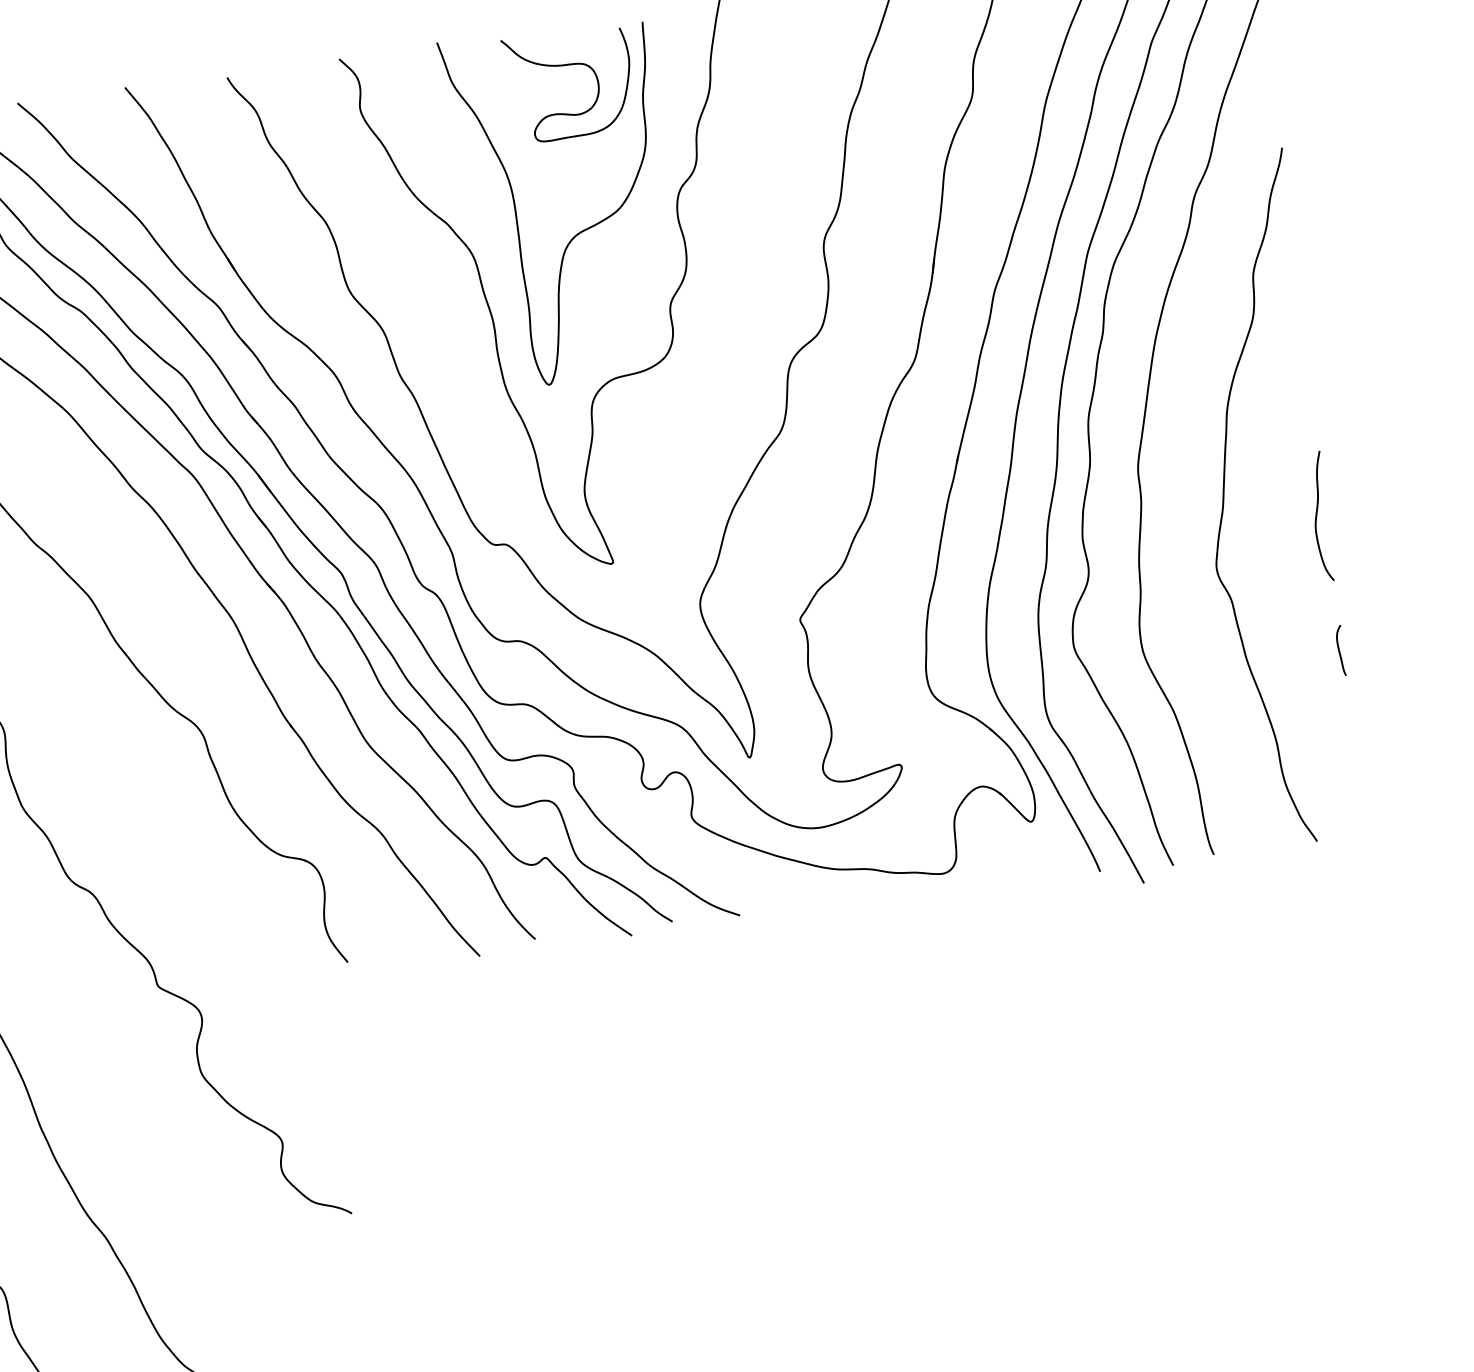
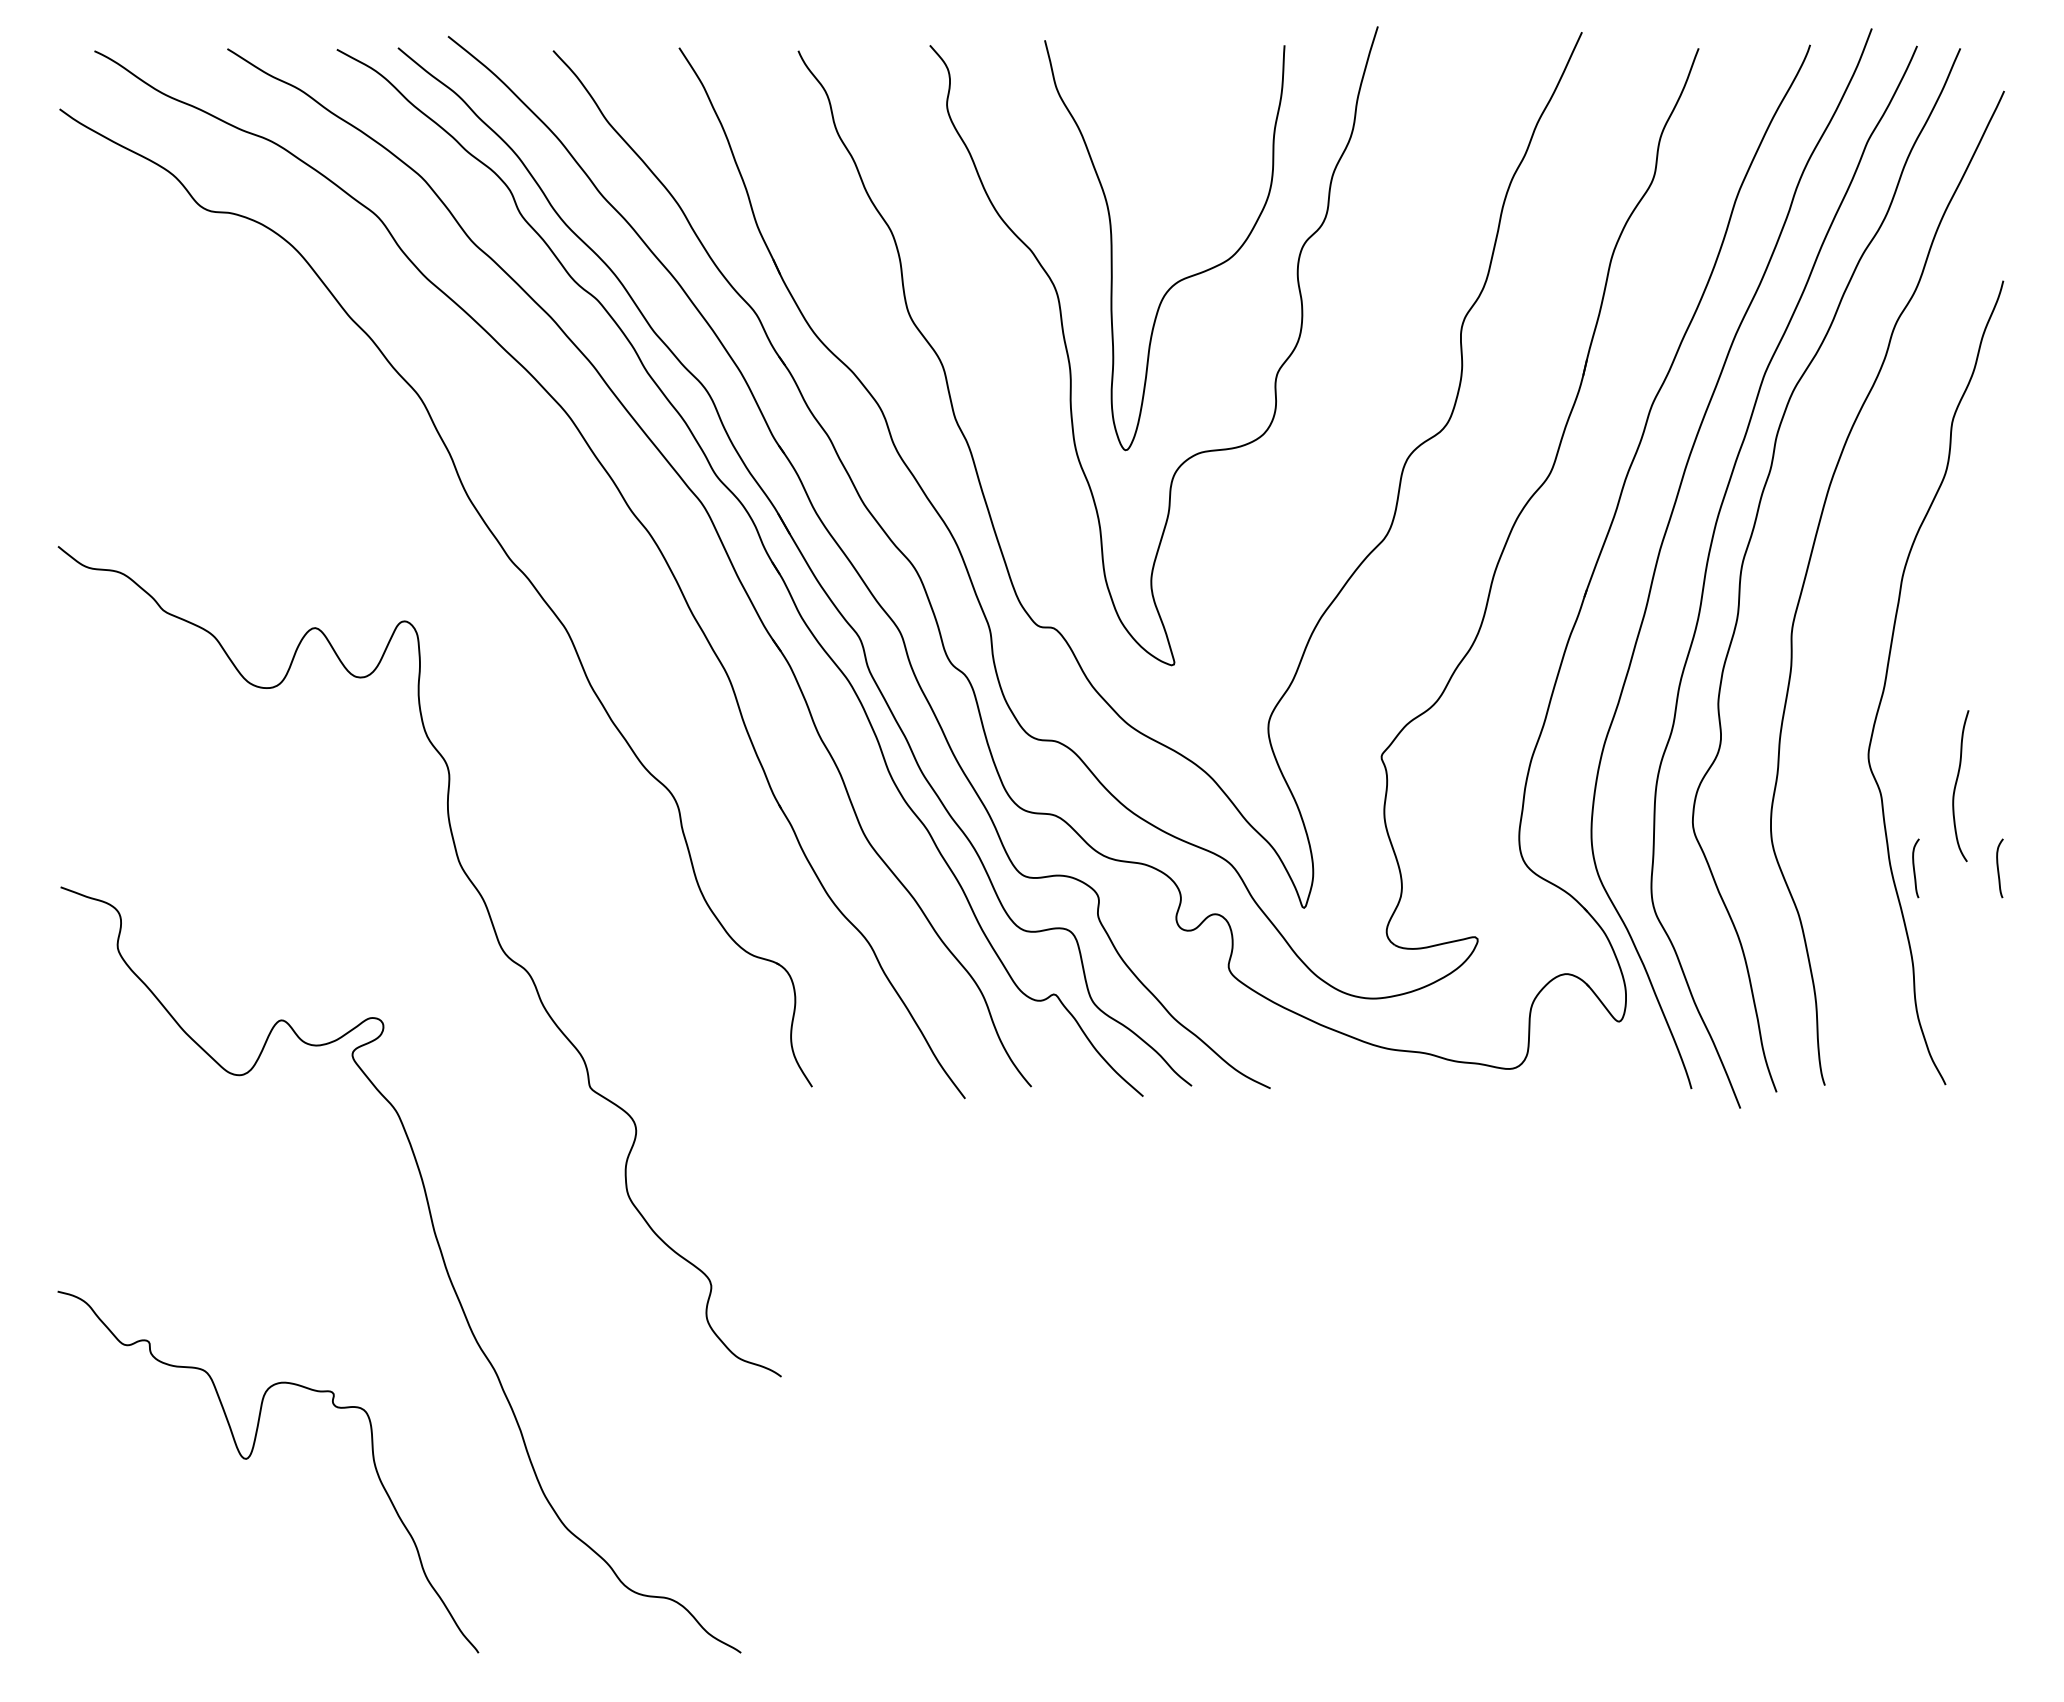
part: (567, 65) -> (1191, 85), removed
curve: (1317, 517) -> (1956, 786), moved
curve: (1267, 659) -> (1914, 868), added

